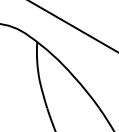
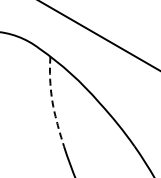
line: (38, 75) -> (52, 102), solid -> dashed

